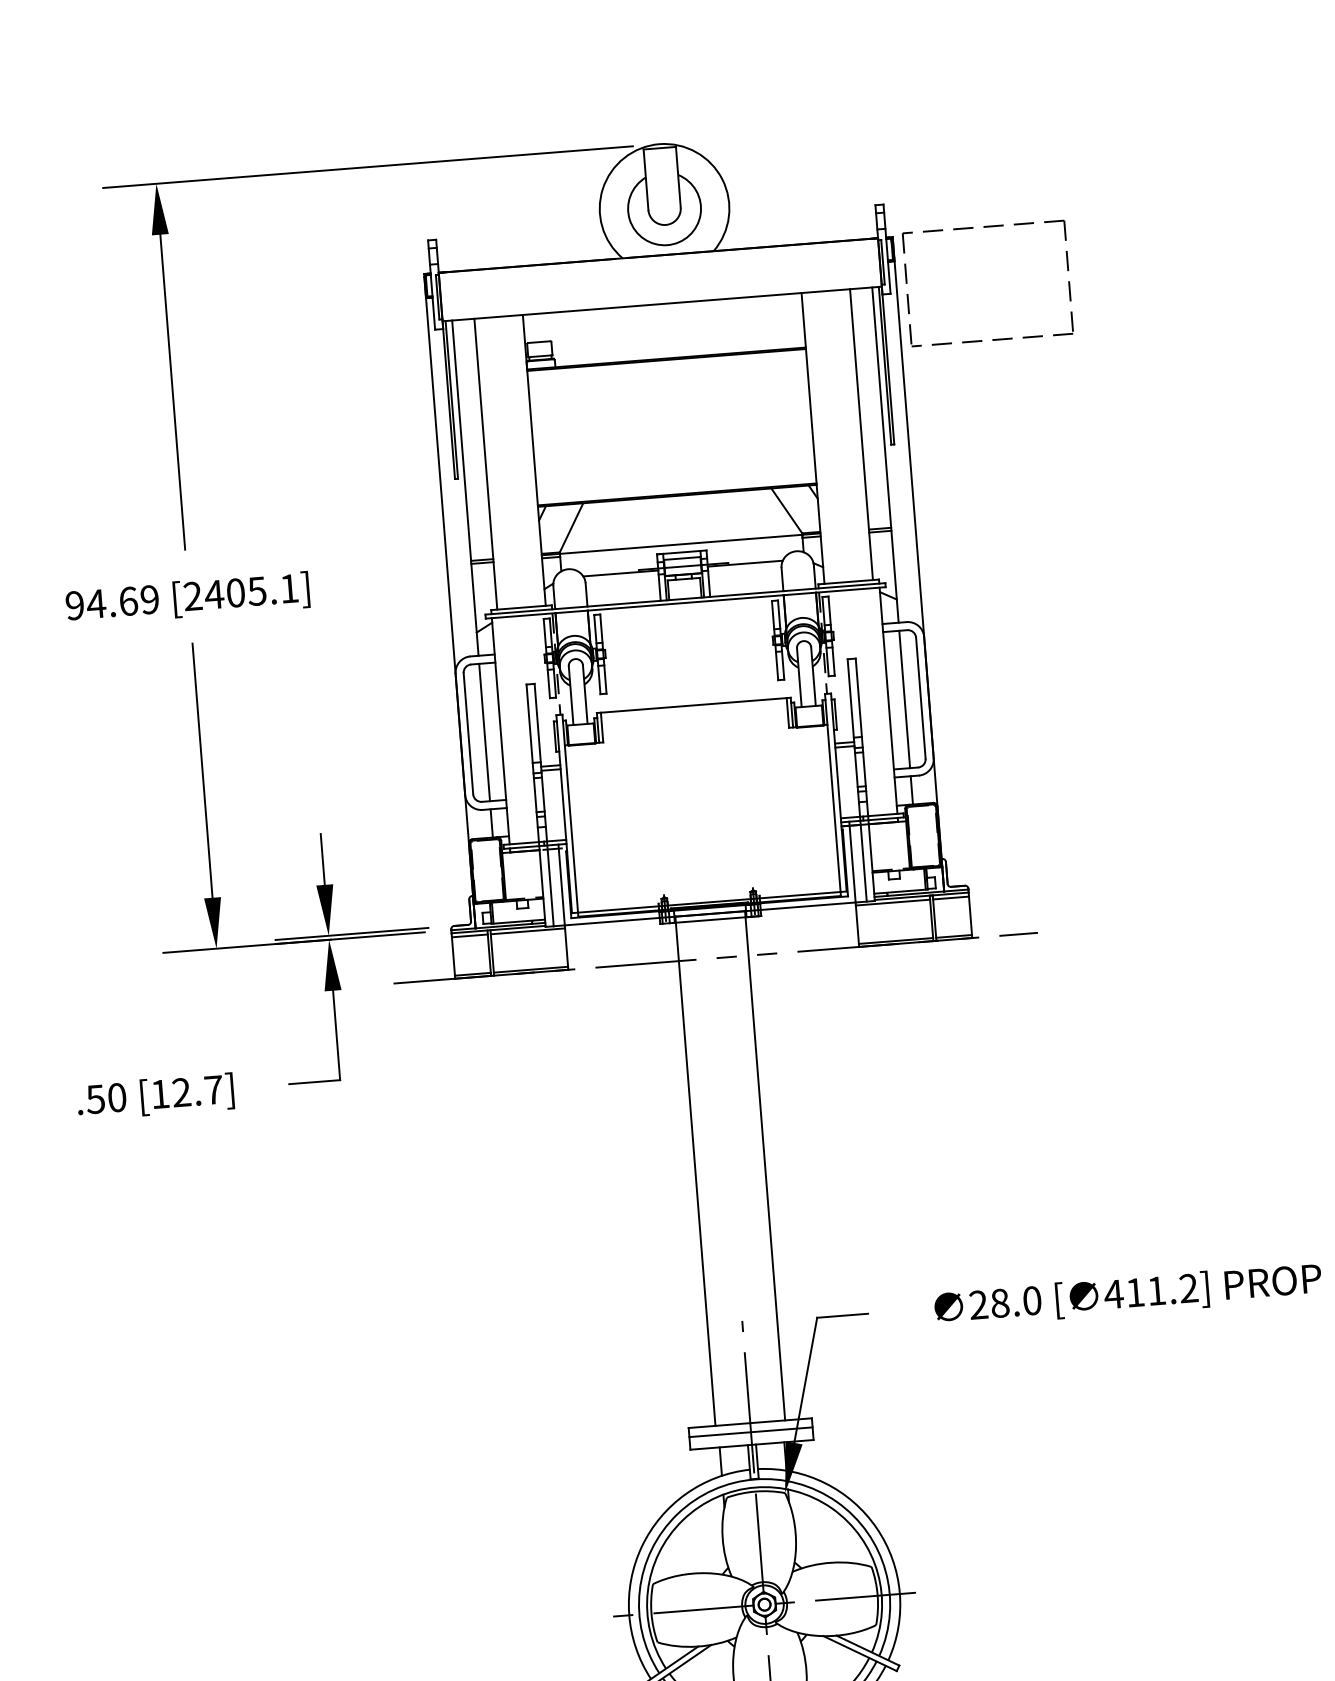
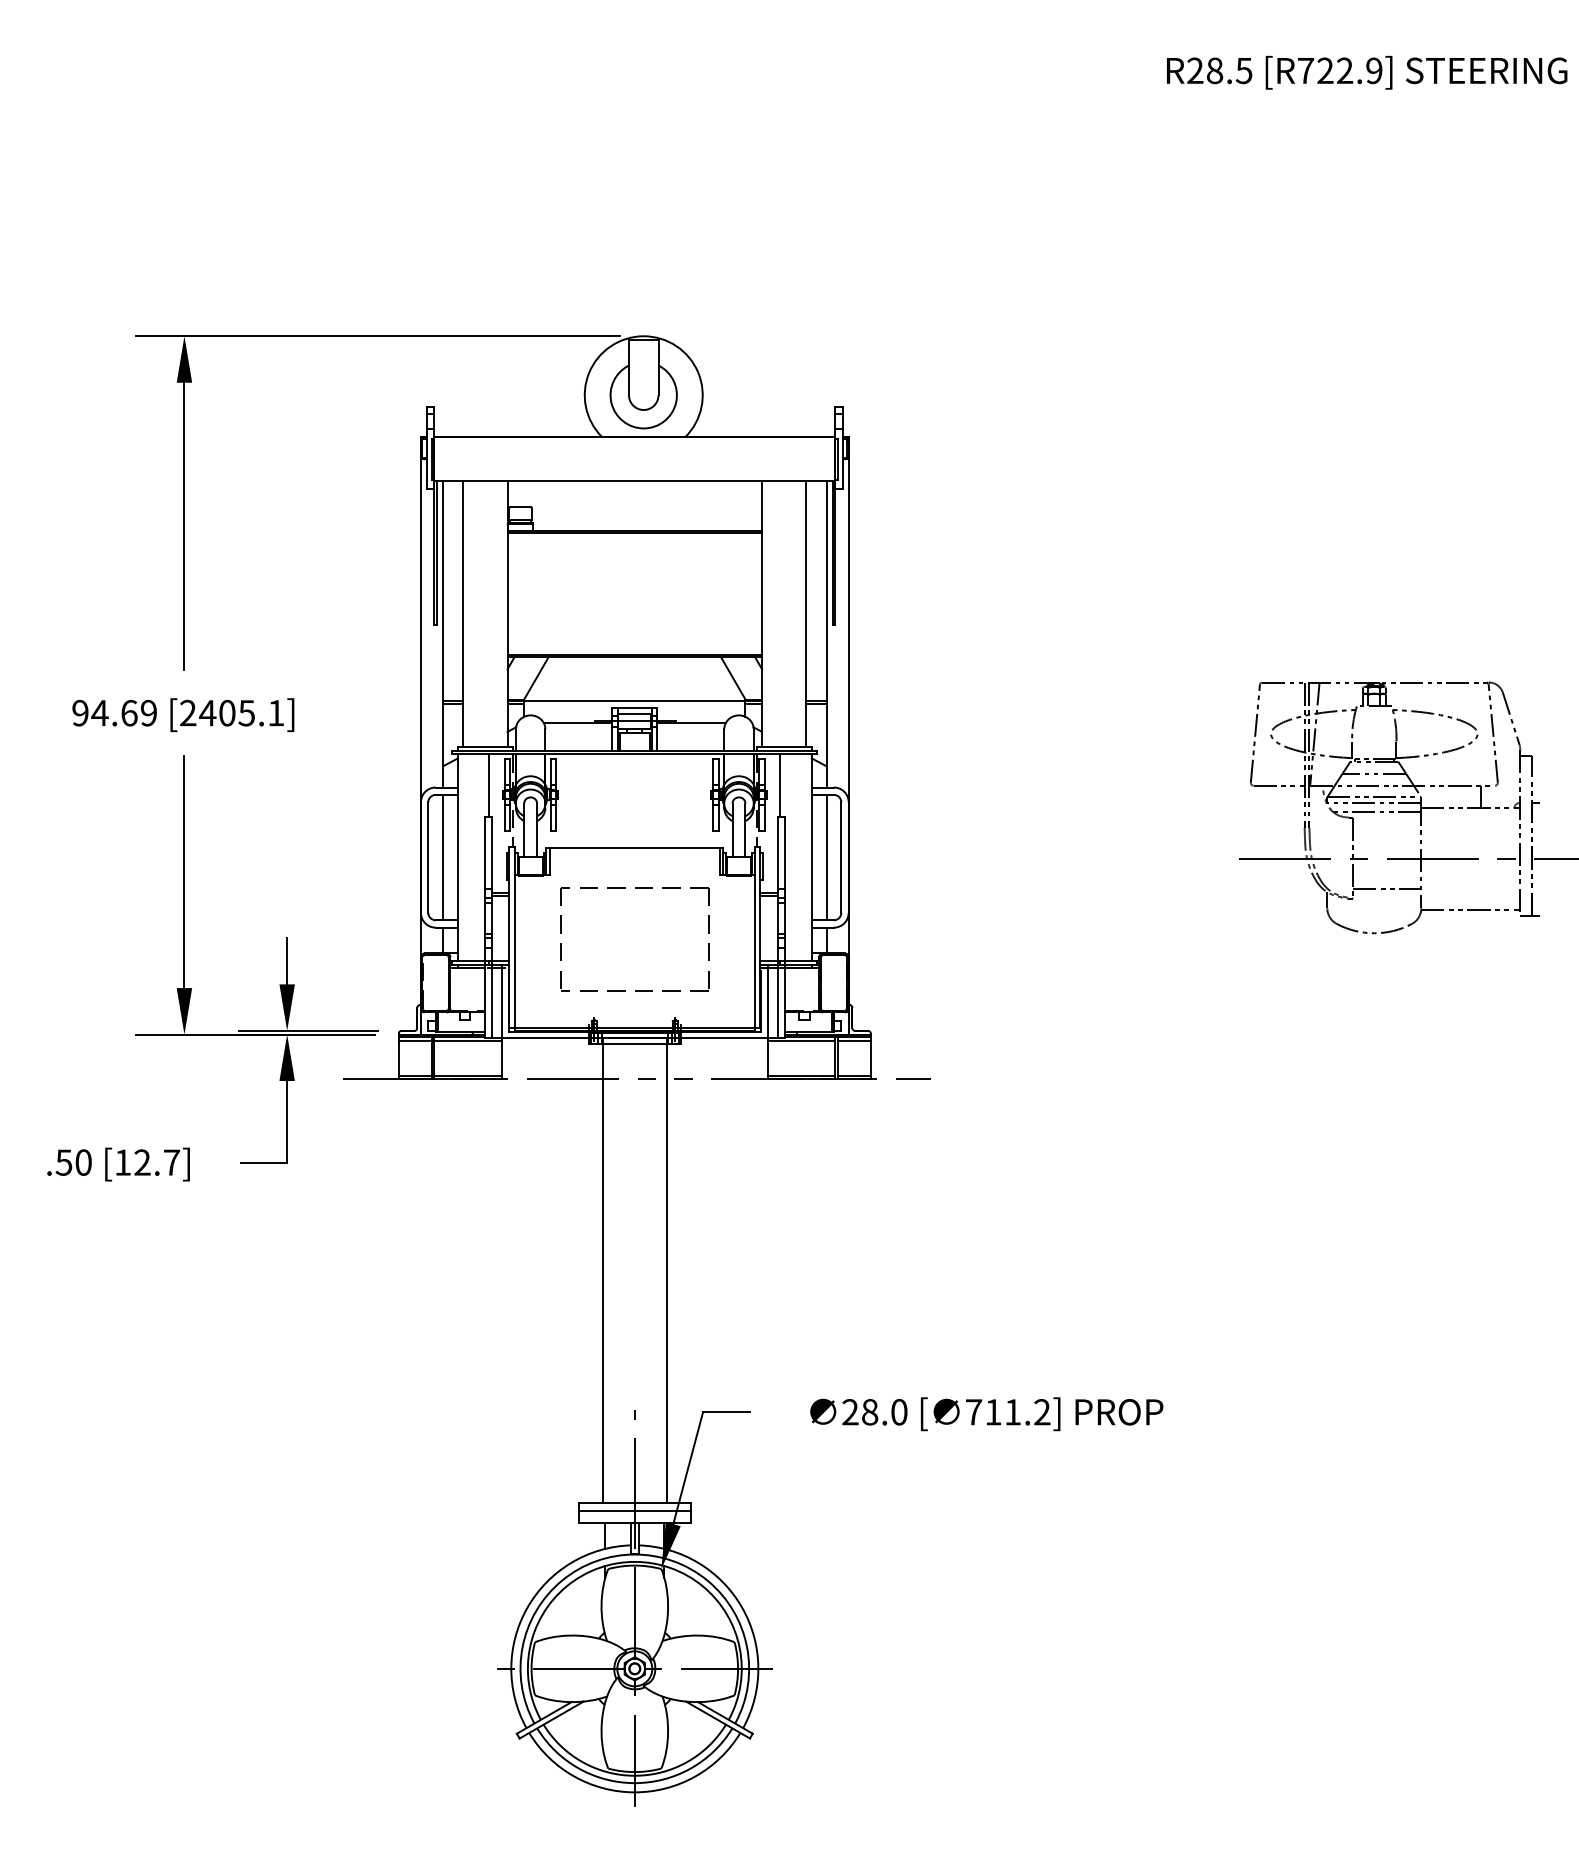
part: (984, 227) -> (635, 888), moved
line: (848, 624) -> (780, 785), added
line: (529, 649) -> (489, 785), added
text: (1113, 1294) -> (973, 1412), 411.2] -> 711.2]

